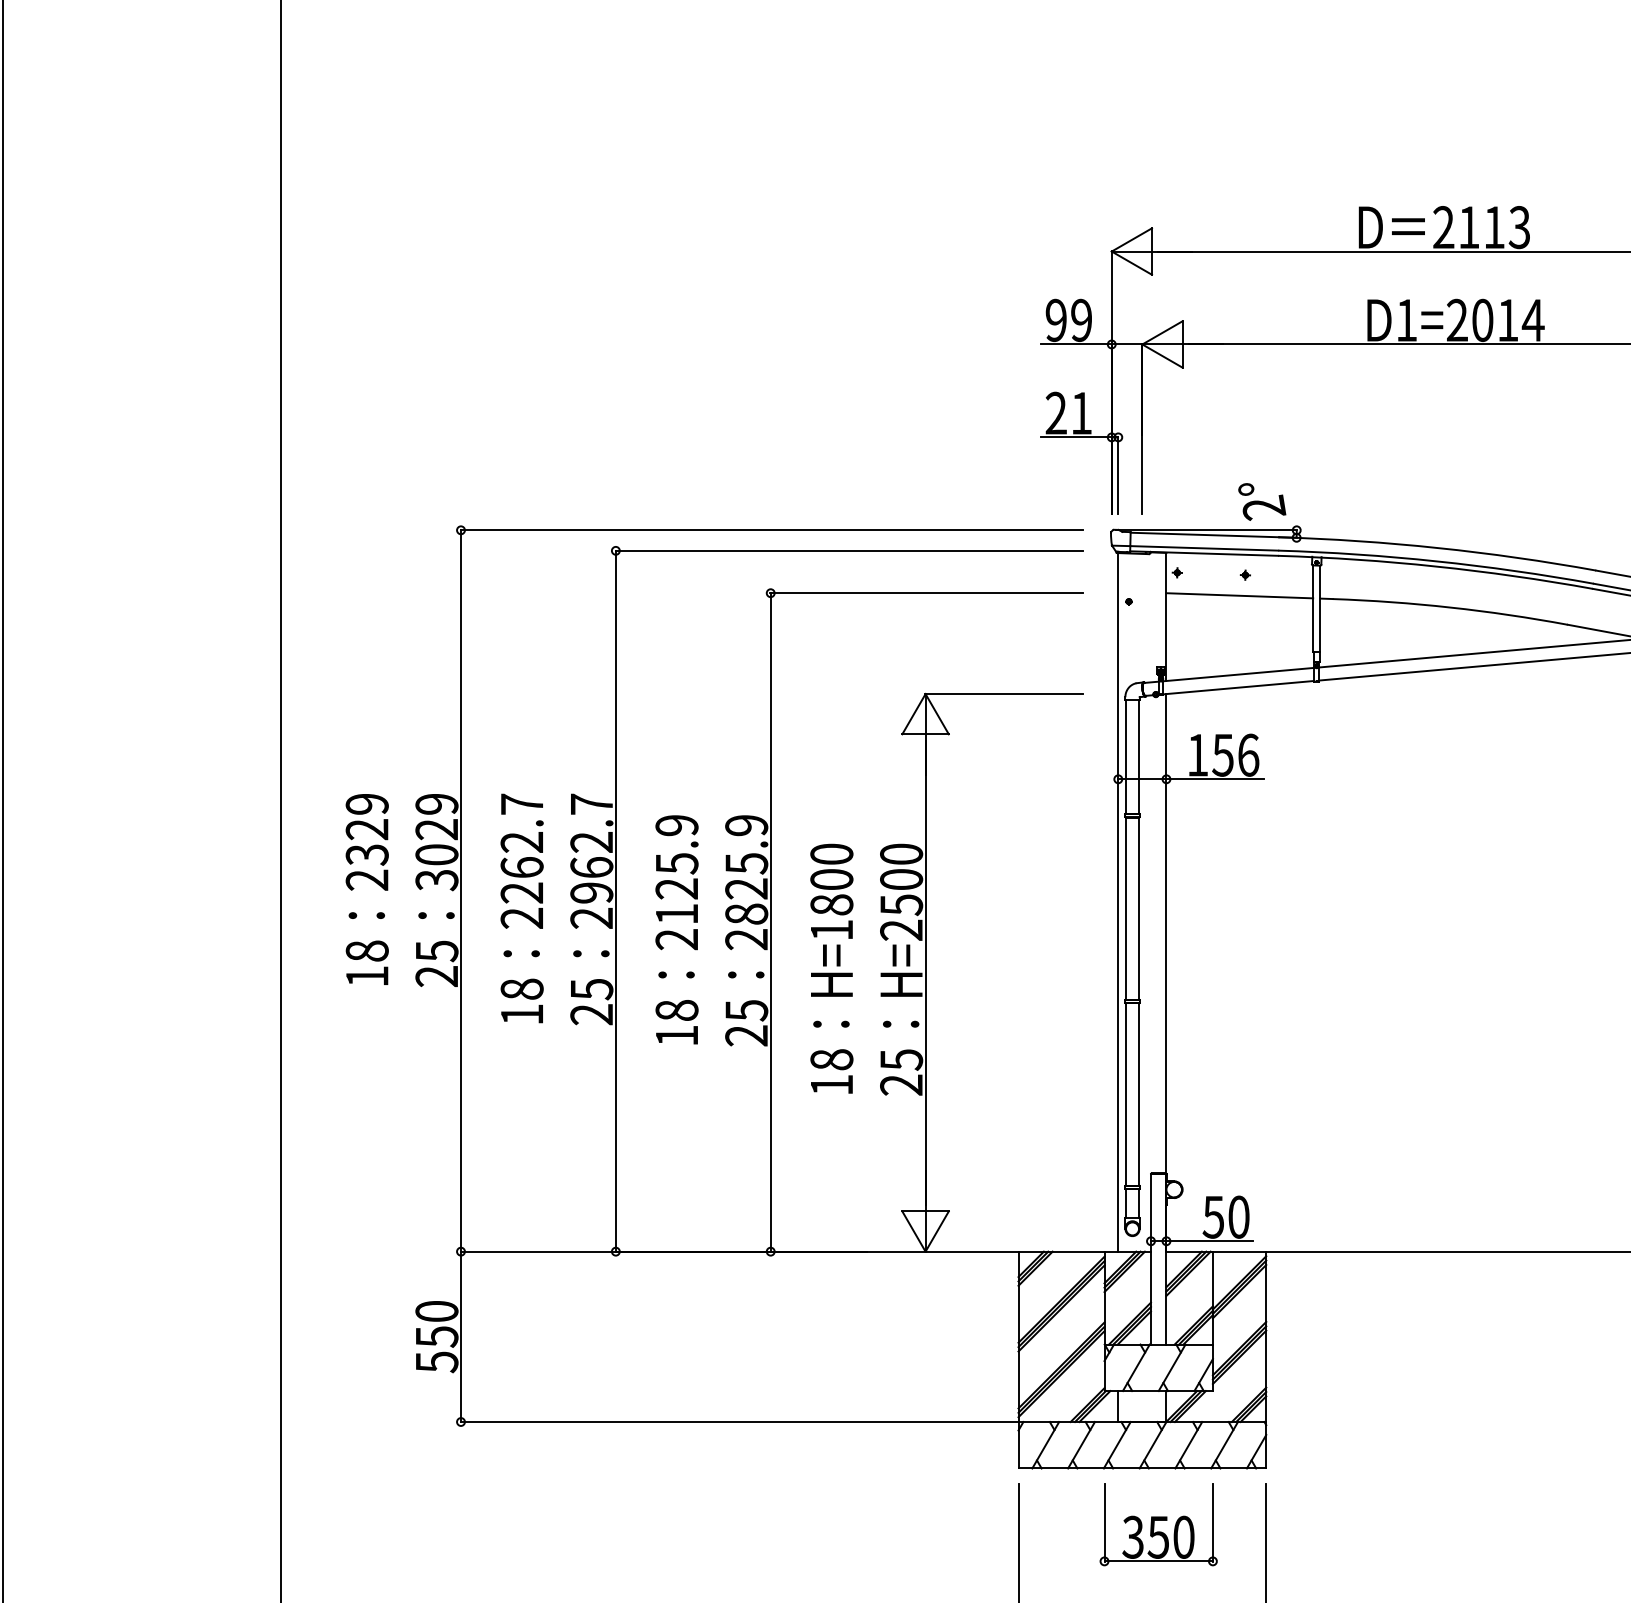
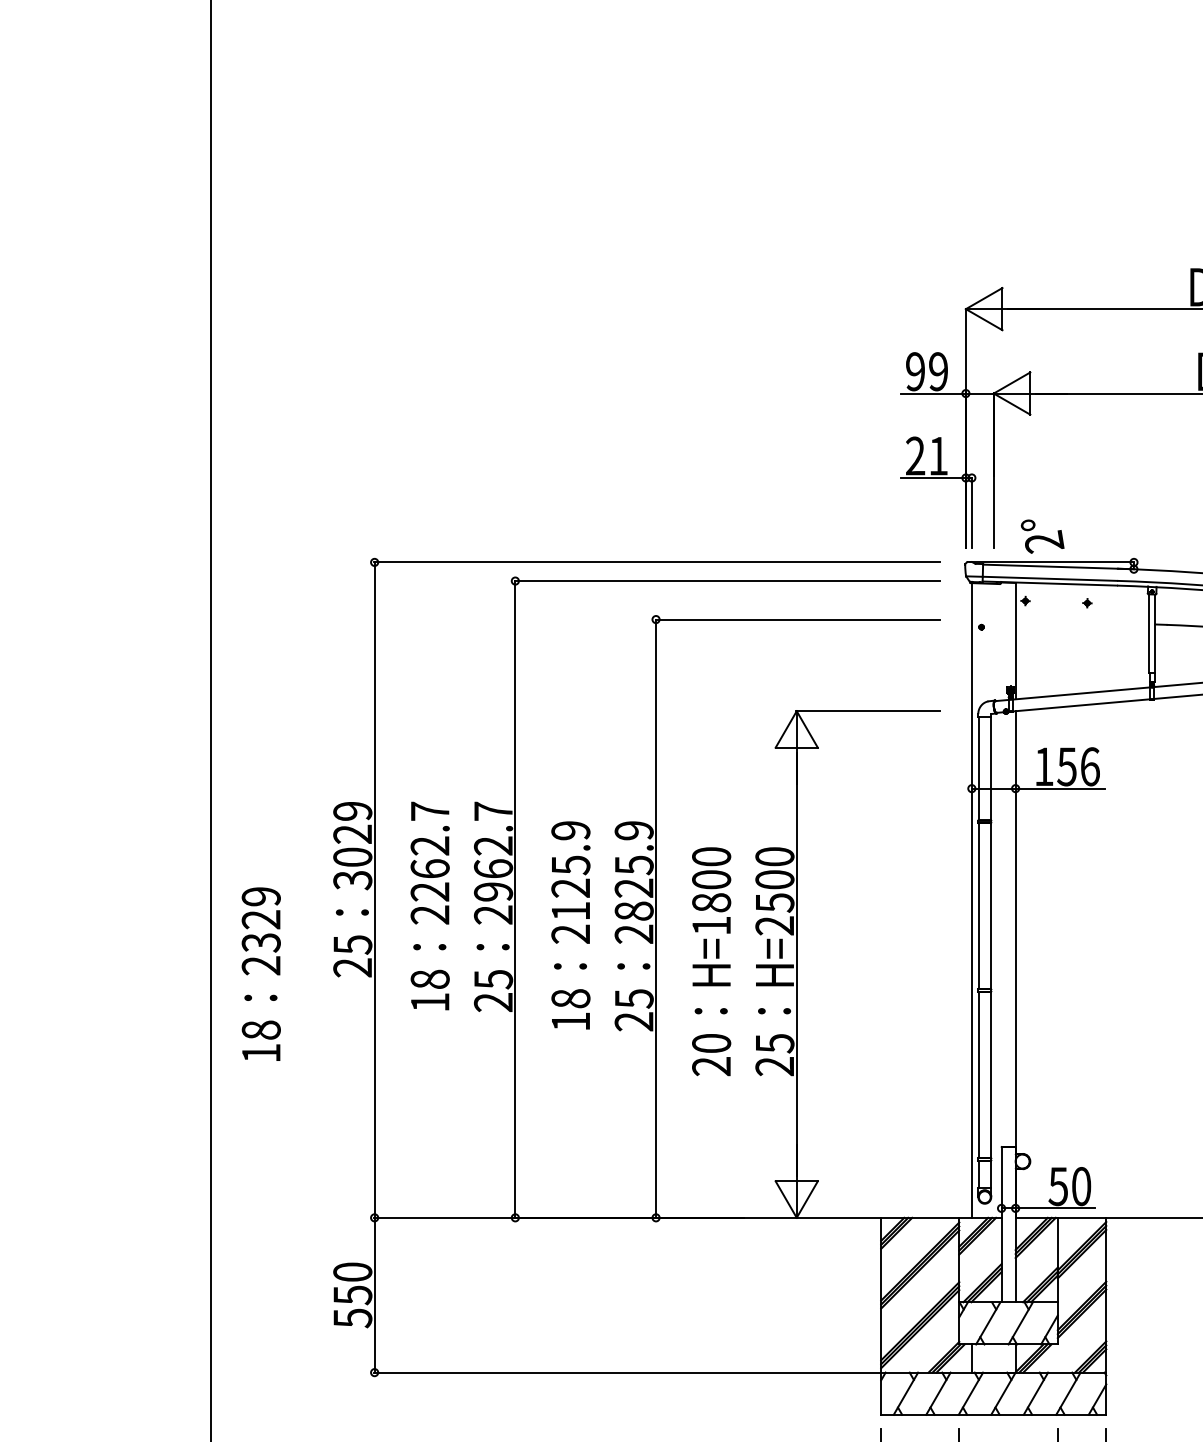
text: (1262, 501) -> (1042, 536), moved
line: (1239, 595) -> (1081, 621), removed
text: (366, 889) -> (260, 974), moved
text: (831, 1072) -> (711, 1055), 18 -> 20

